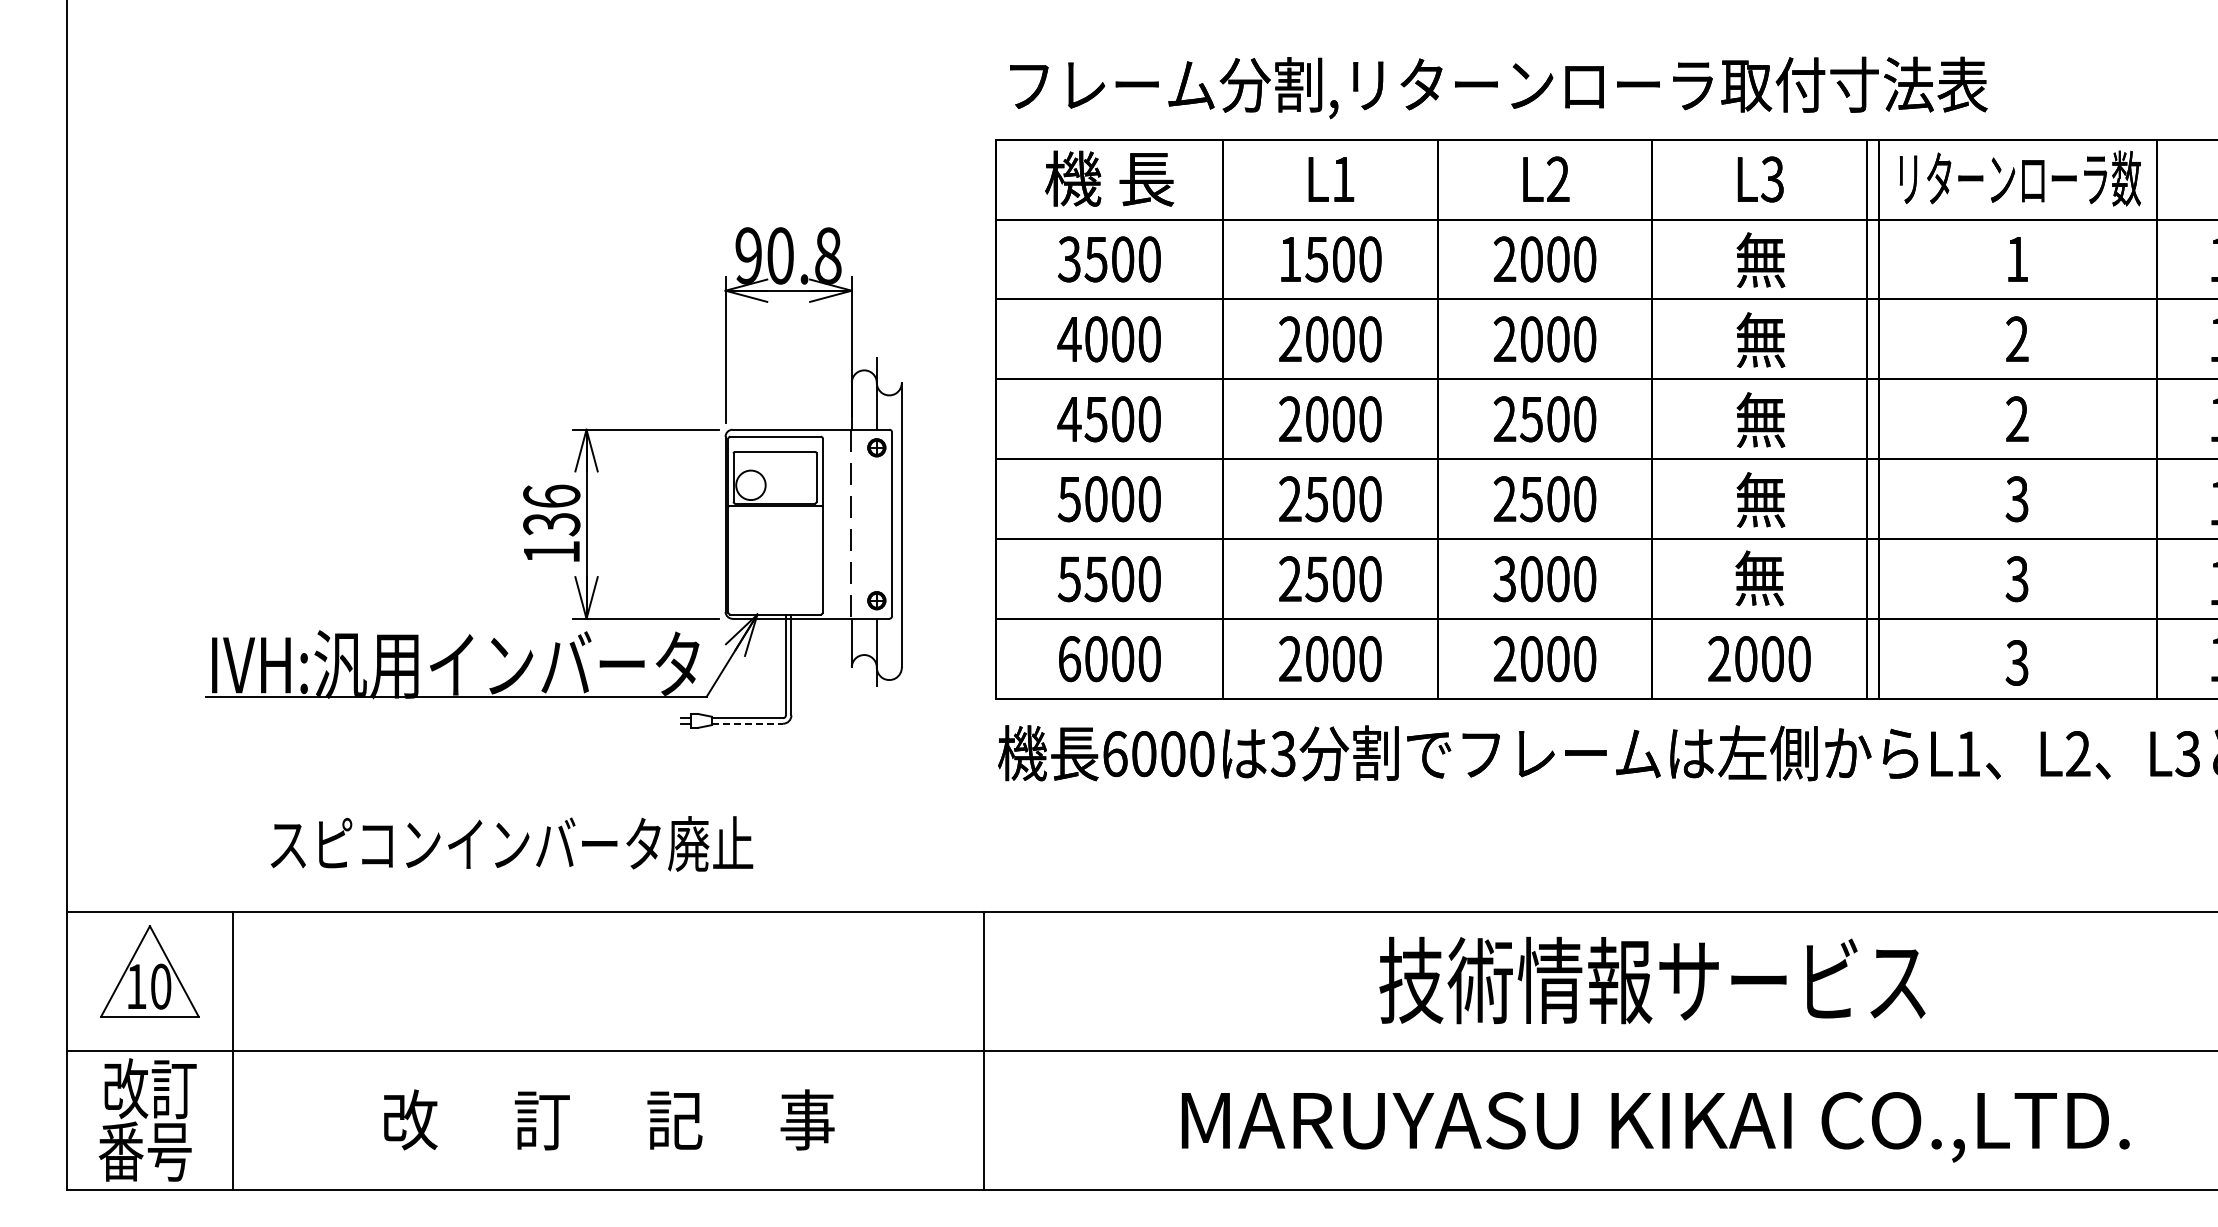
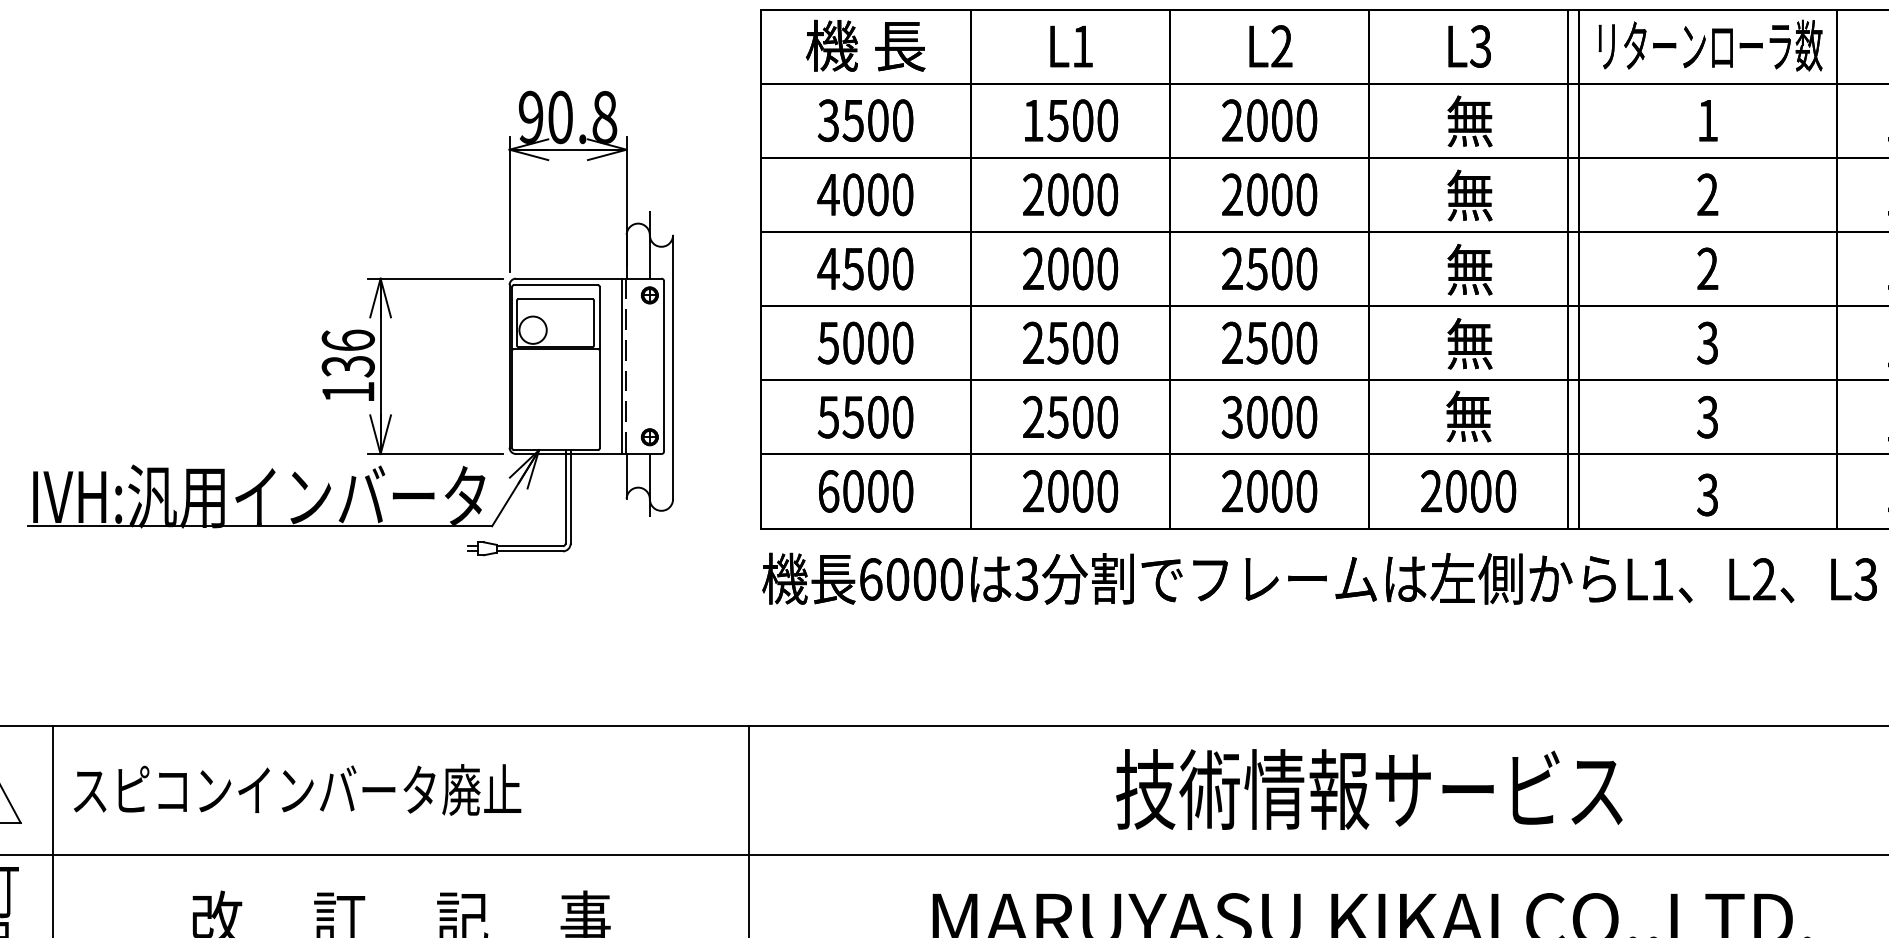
line: (846, 523) -> (621, 365), added
line: (747, 723) -> (529, 551), dashed -> solid
text: (511, 843) -> (297, 789), moved

